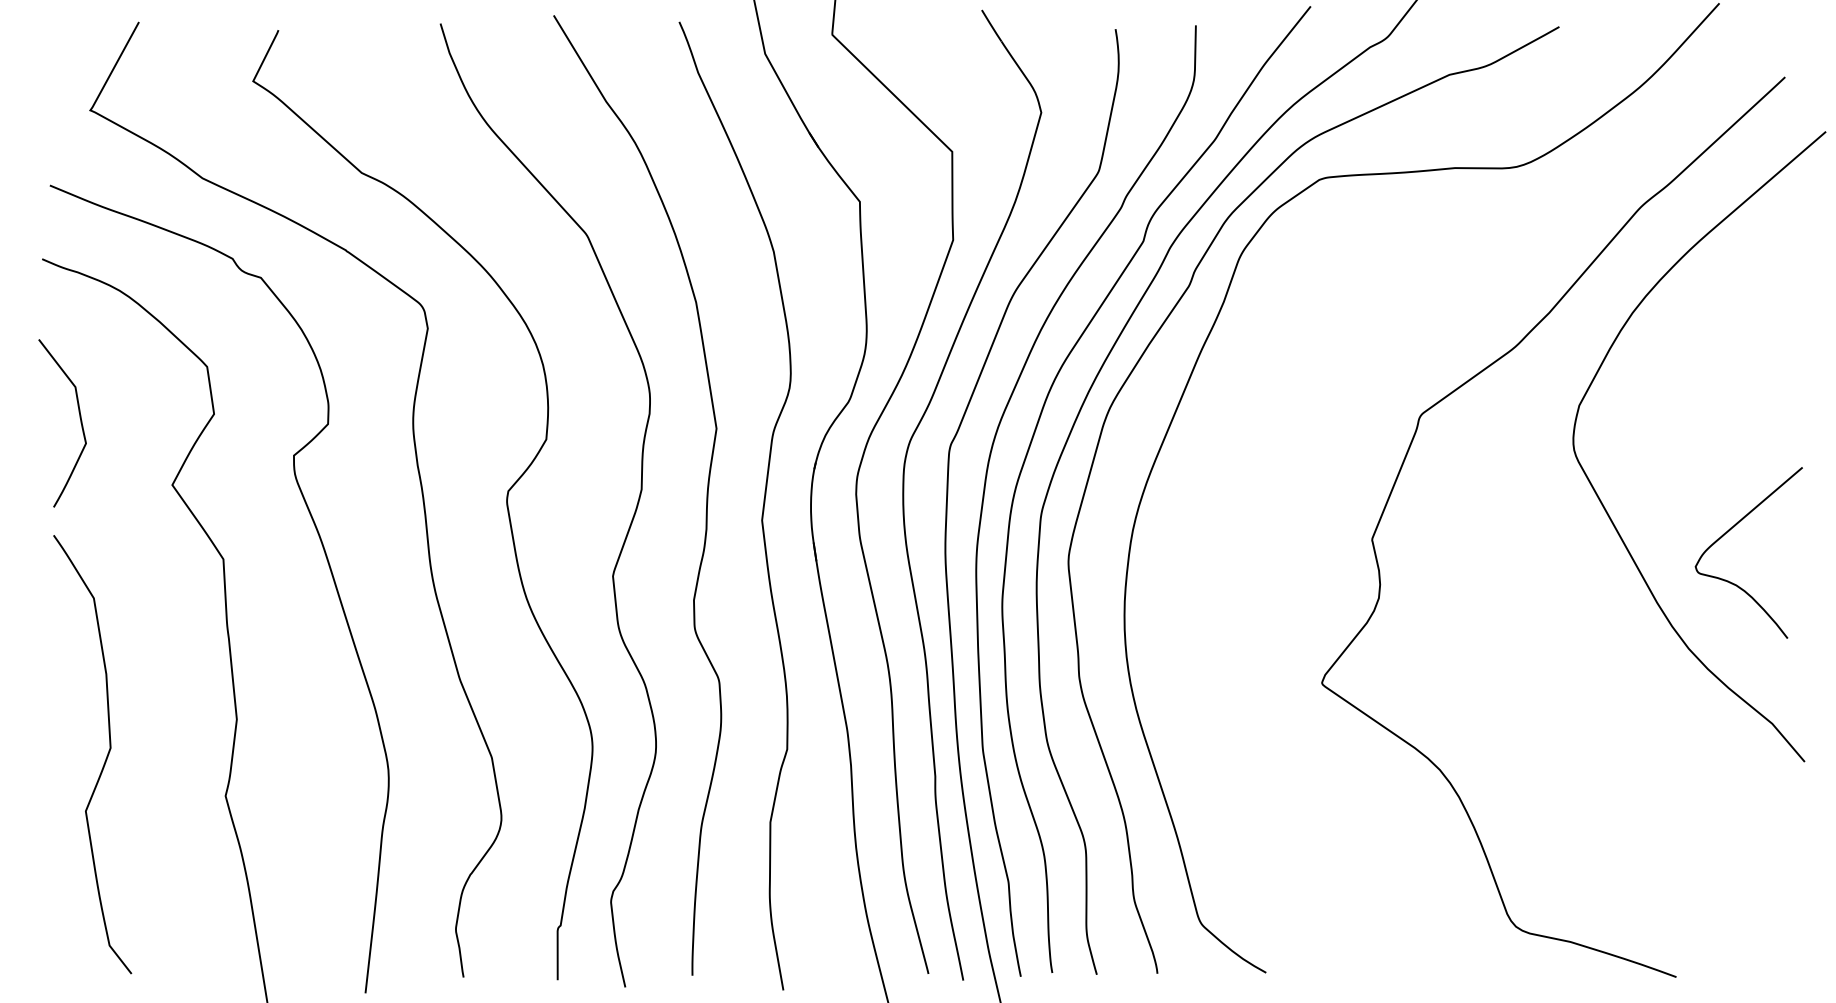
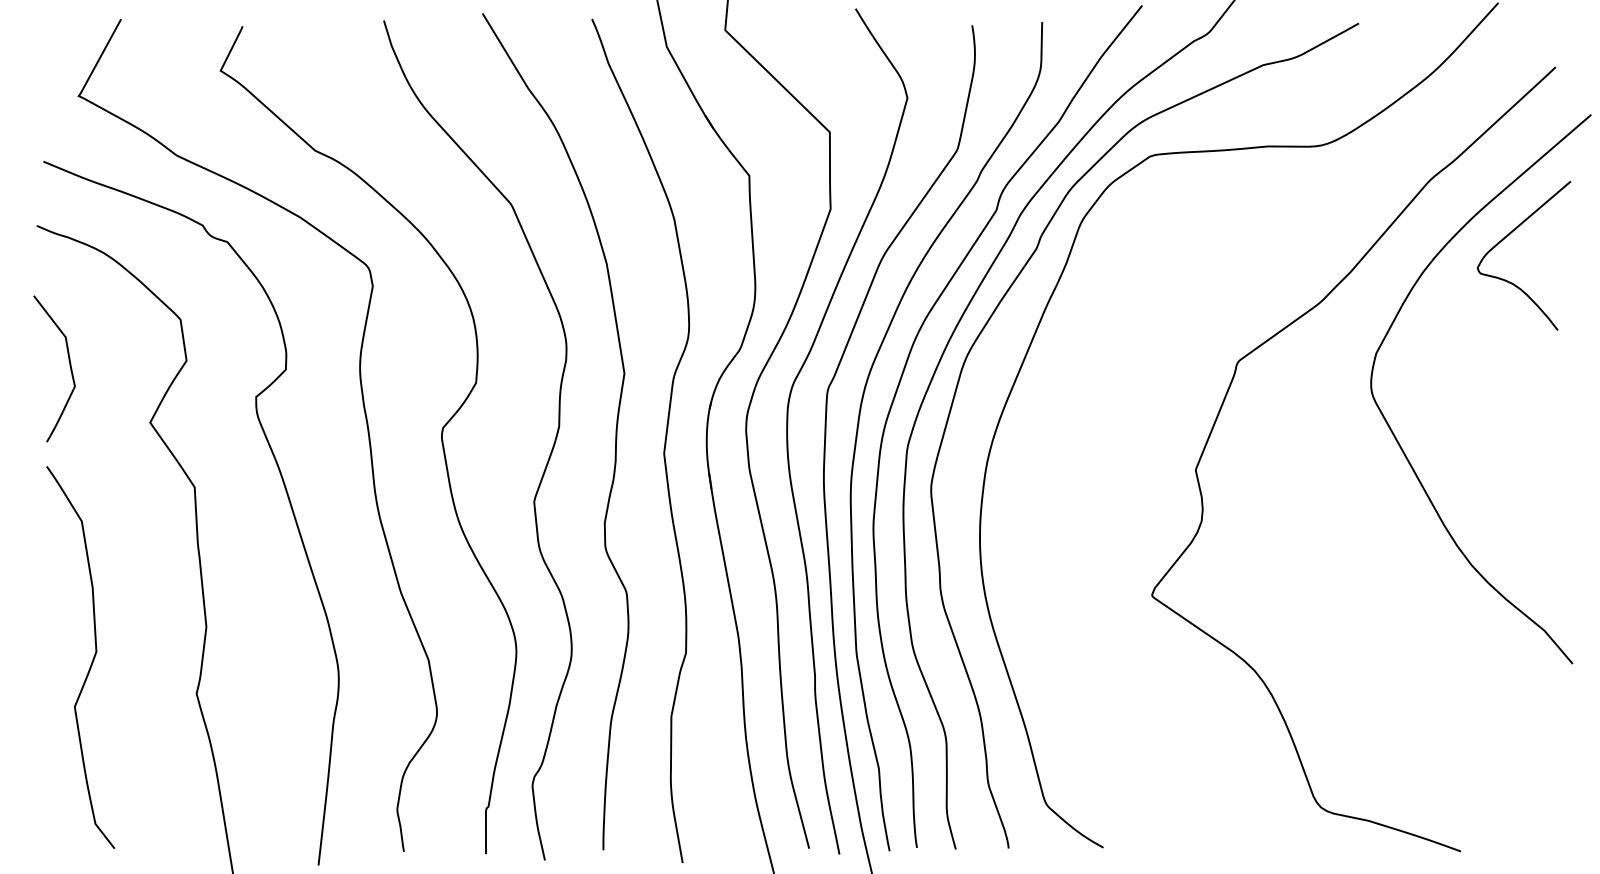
curve: (1732, 529) -> (1509, 235), moved

